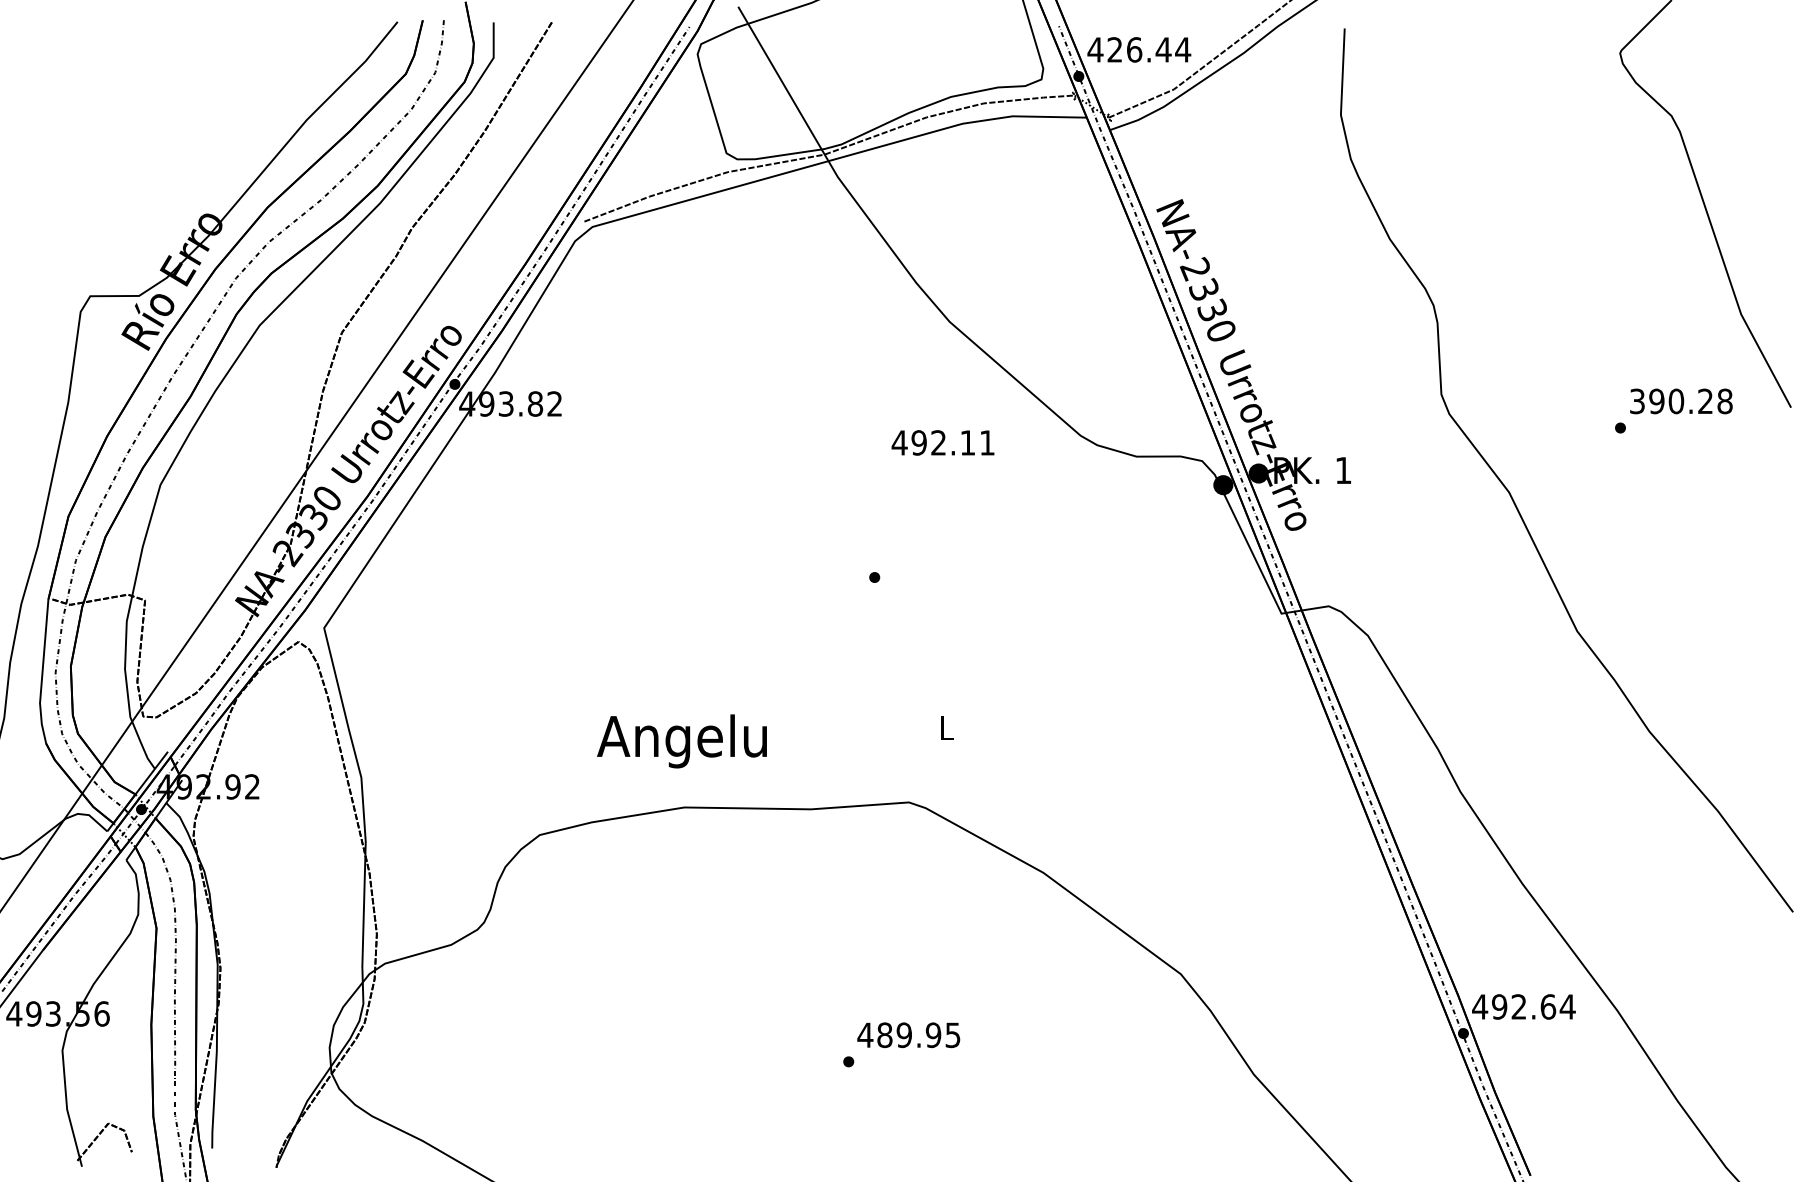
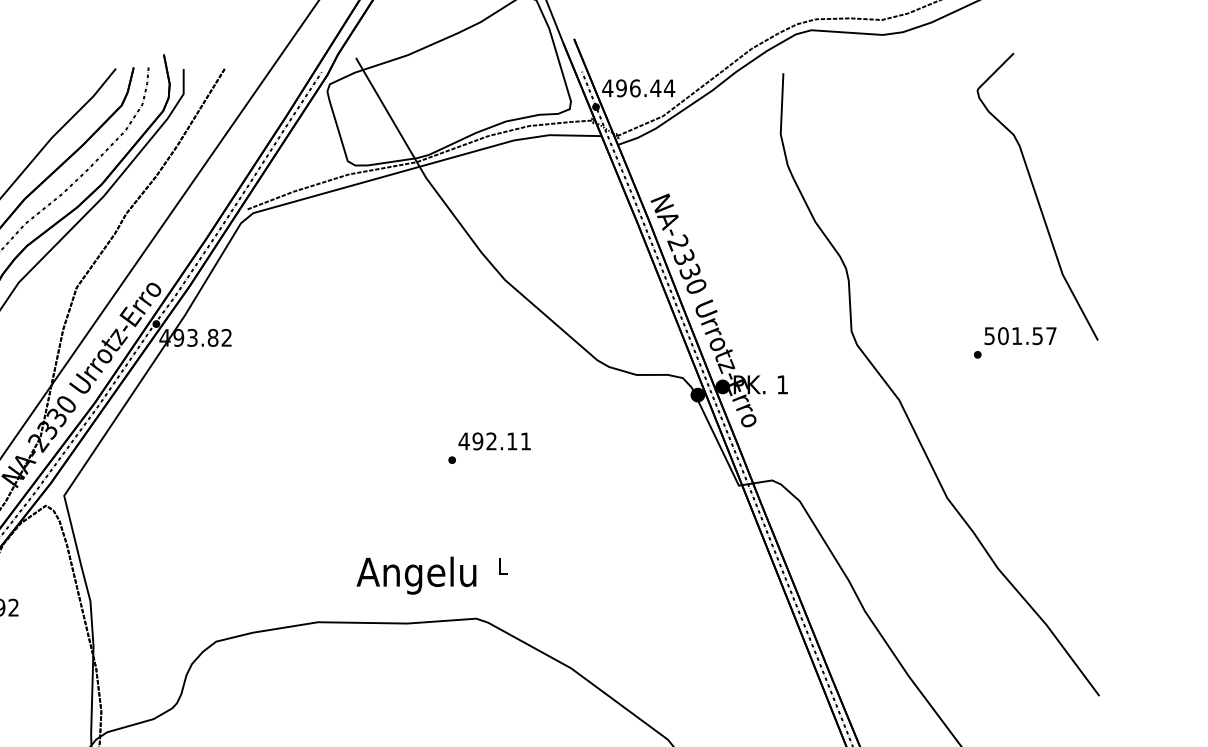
text: (1114, 49) -> (621, 88), 426.44 -> 496.44
text: (1681, 401) -> (1020, 336), 390.28 -> 501.57
text: (942, 442) -> (494, 441), moved
text: (681, 741) -> (416, 575), moved

